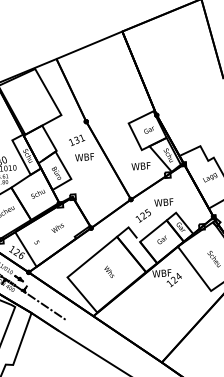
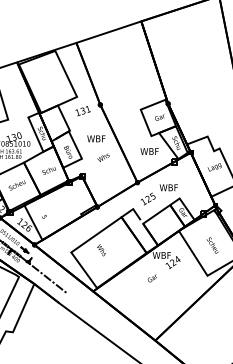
text: (76, 140) -> (82, 111), moved
text: (57, 227) -> (103, 157), moved
text: (161, 240) -> (151, 278), moved
text: (109, 272) -> (101, 250), moved

